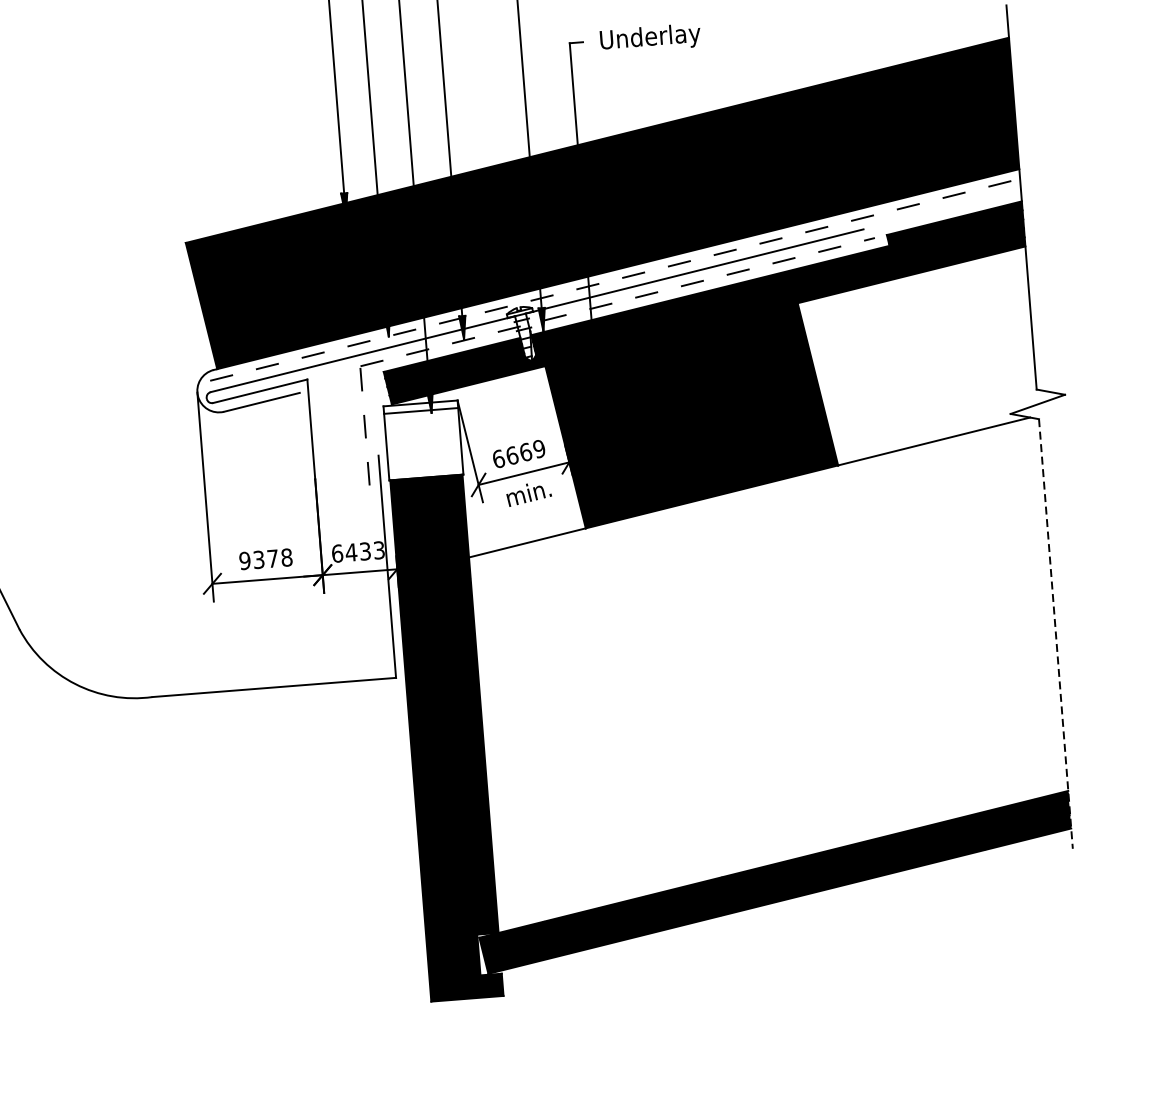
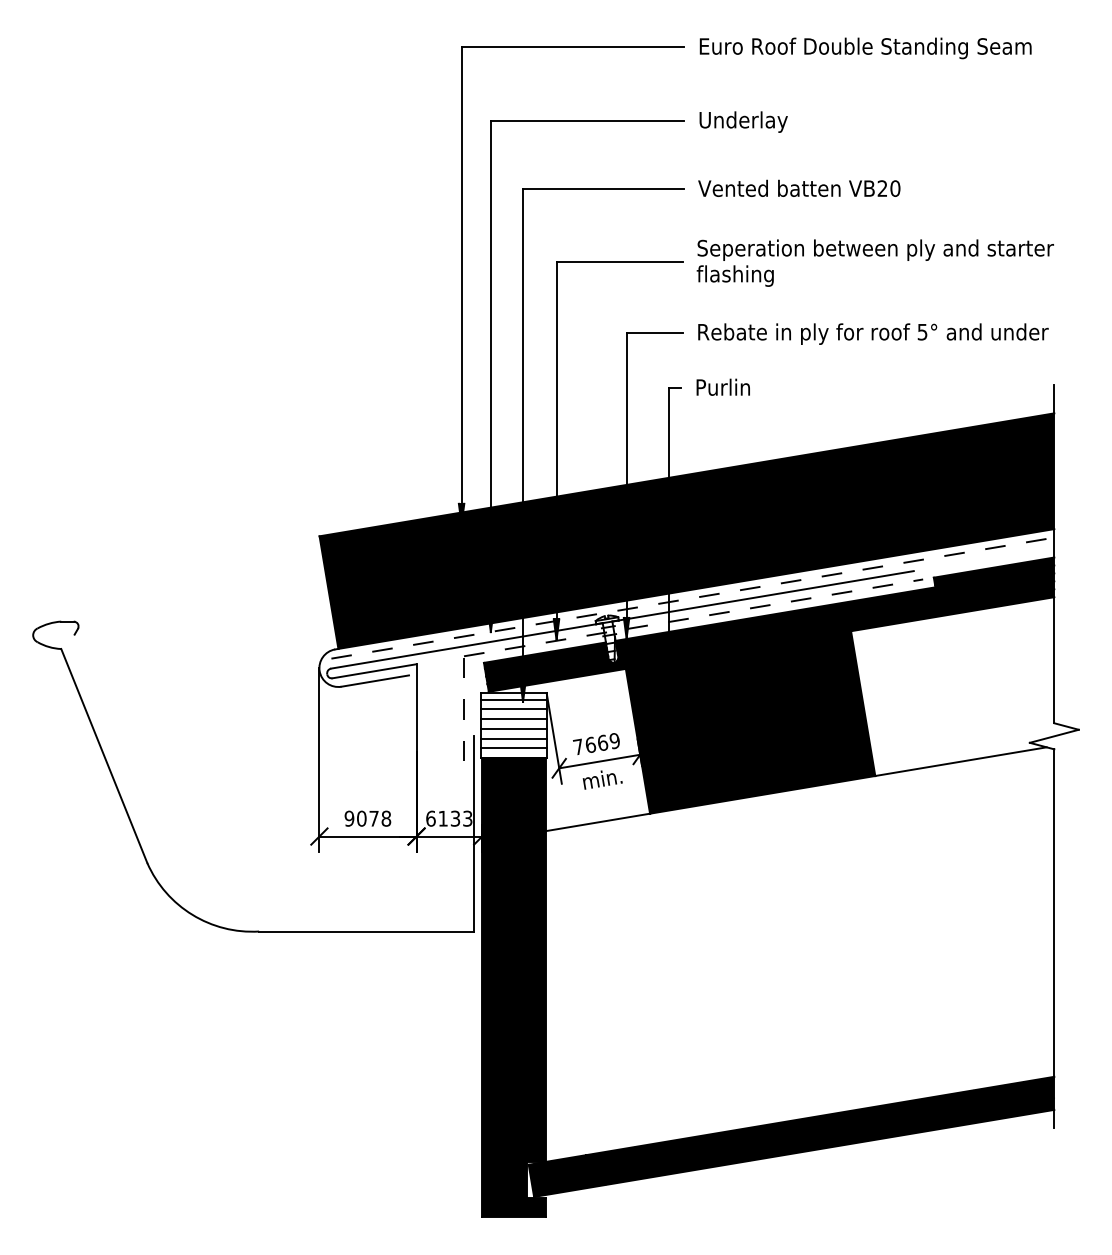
text: (650, 38) -> (740, 389), Underlay -> Purlin
line: (421, 422) -> (513, 709), added
line: (422, 433) -> (513, 719), added
line: (423, 443) -> (513, 728), added
line: (424, 455) -> (513, 738), added
text: (498, 458) -> (578, 746), 6669 -> 7669
line: (424, 466) -> (513, 748), added
text: (351, 552) -> (443, 818), 6433 -> 6133
text: (258, 559) -> (361, 818), 9378 -> 9078
line: (1056, 635) -> (1054, 939), dashed -> solid

